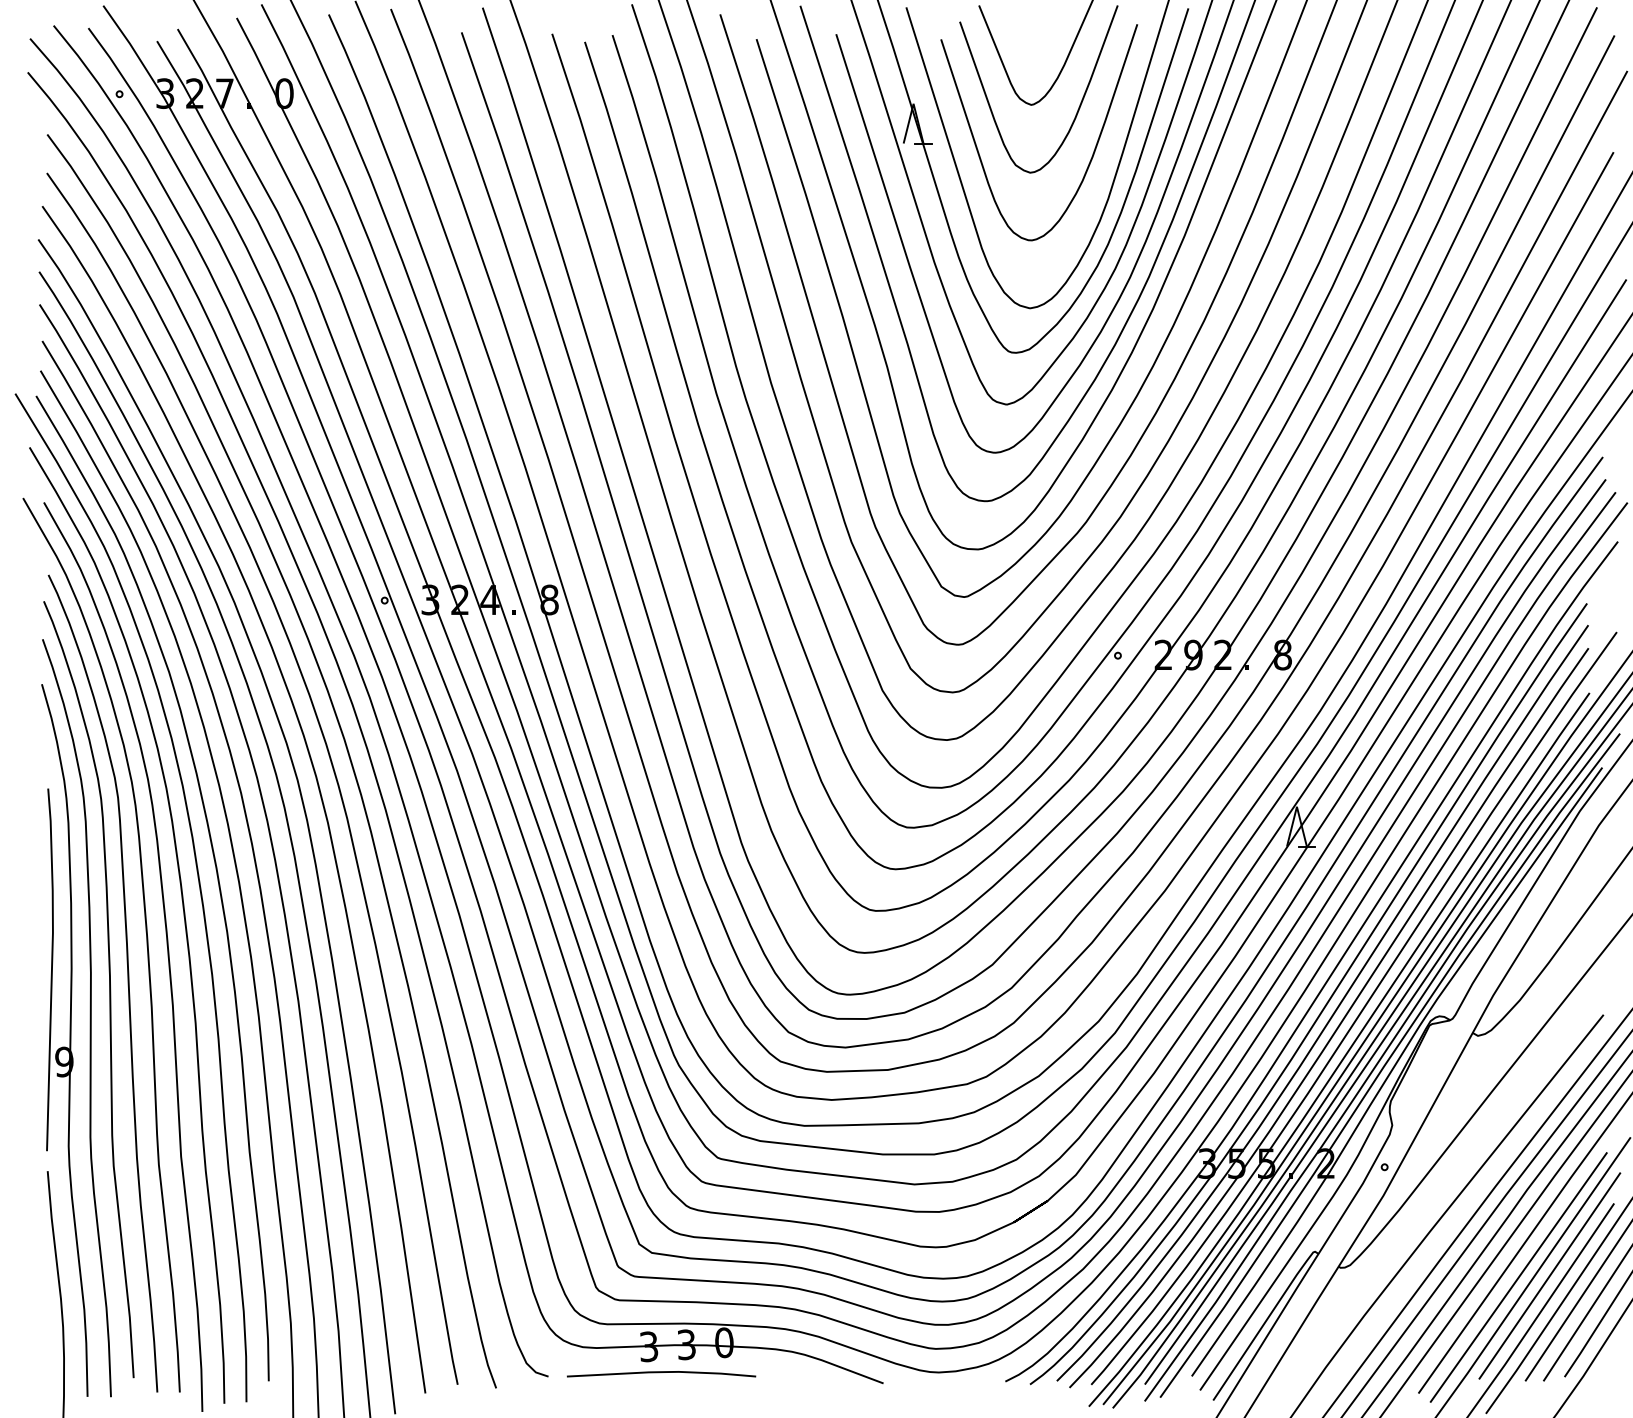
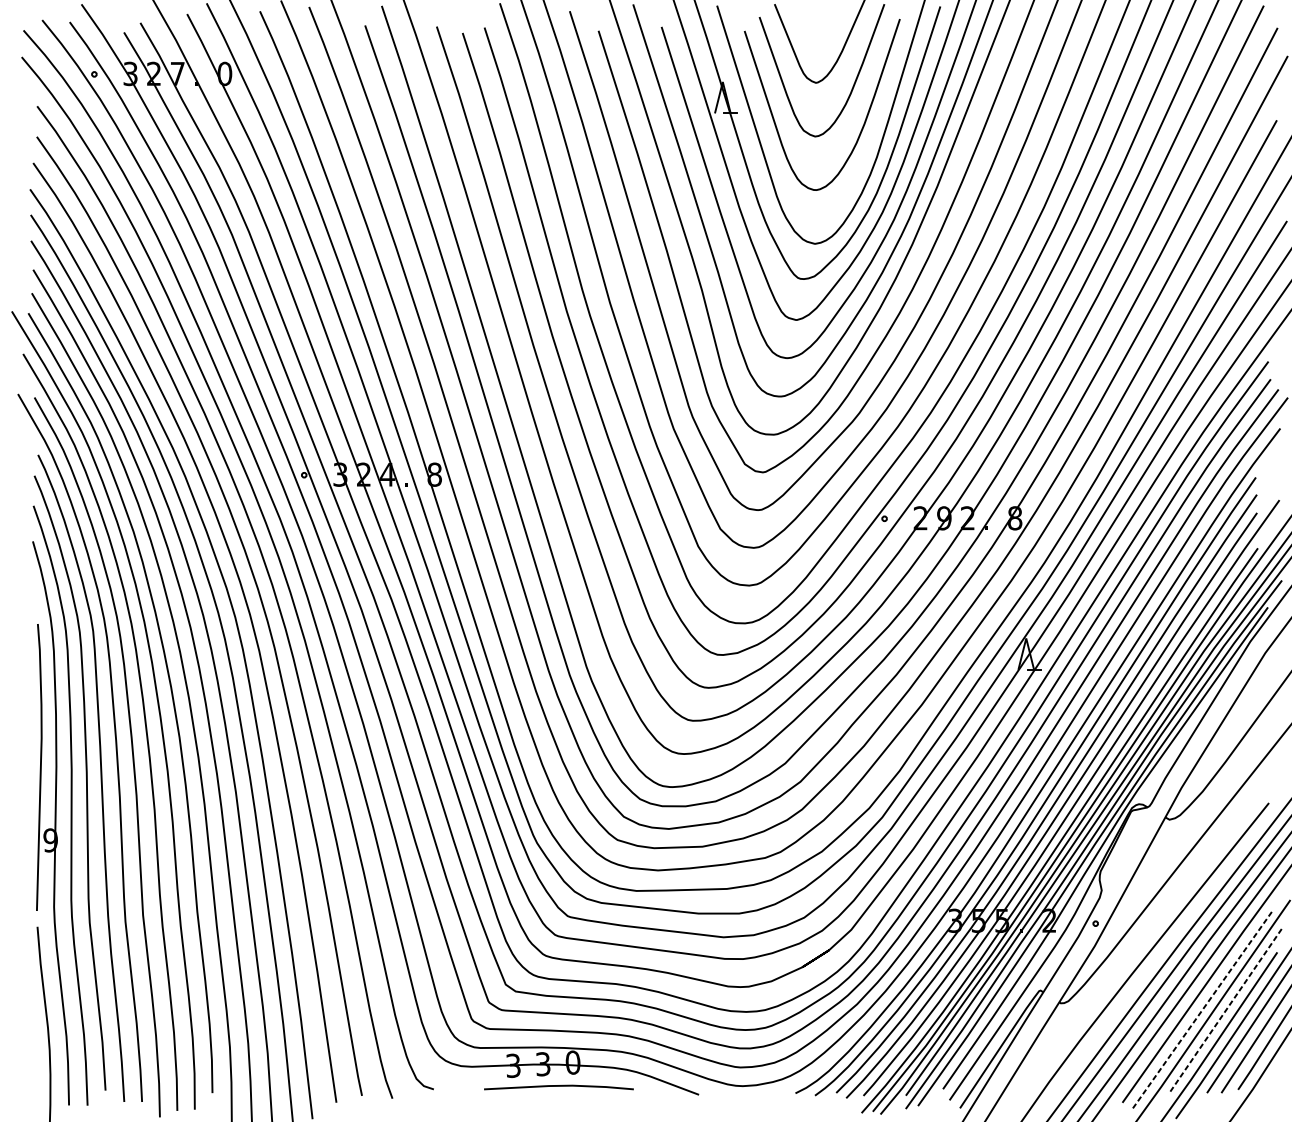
line: (1550, 1275) -> (1226, 1009), solid -> dashed
line: (1518, 1277) -> (1201, 1010), solid -> dashed
line: (660, 1373) -> (558, 1086), moved

